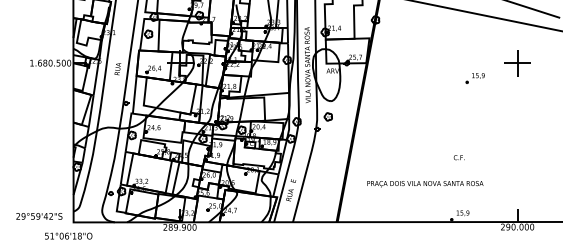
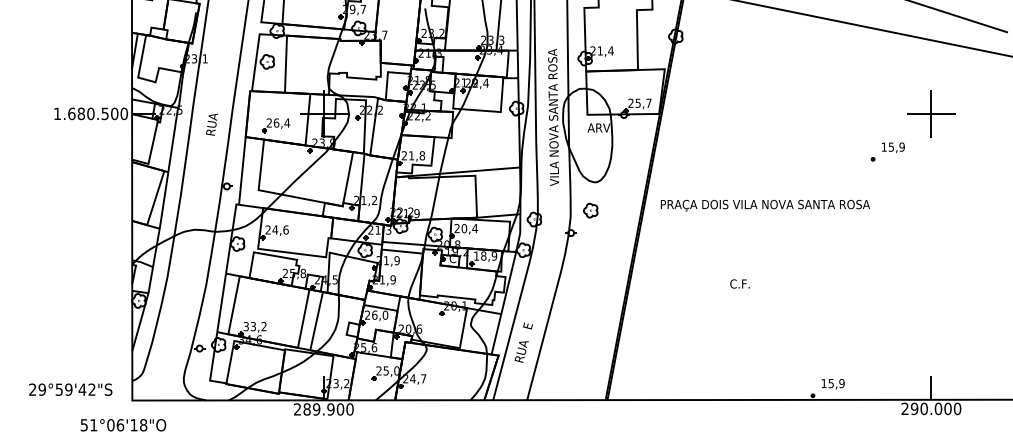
part: (474, 78) -> (886, 152), moved
text: (458, 157) -> (738, 283), moved
text: (425, 184) -> (765, 206), moved

